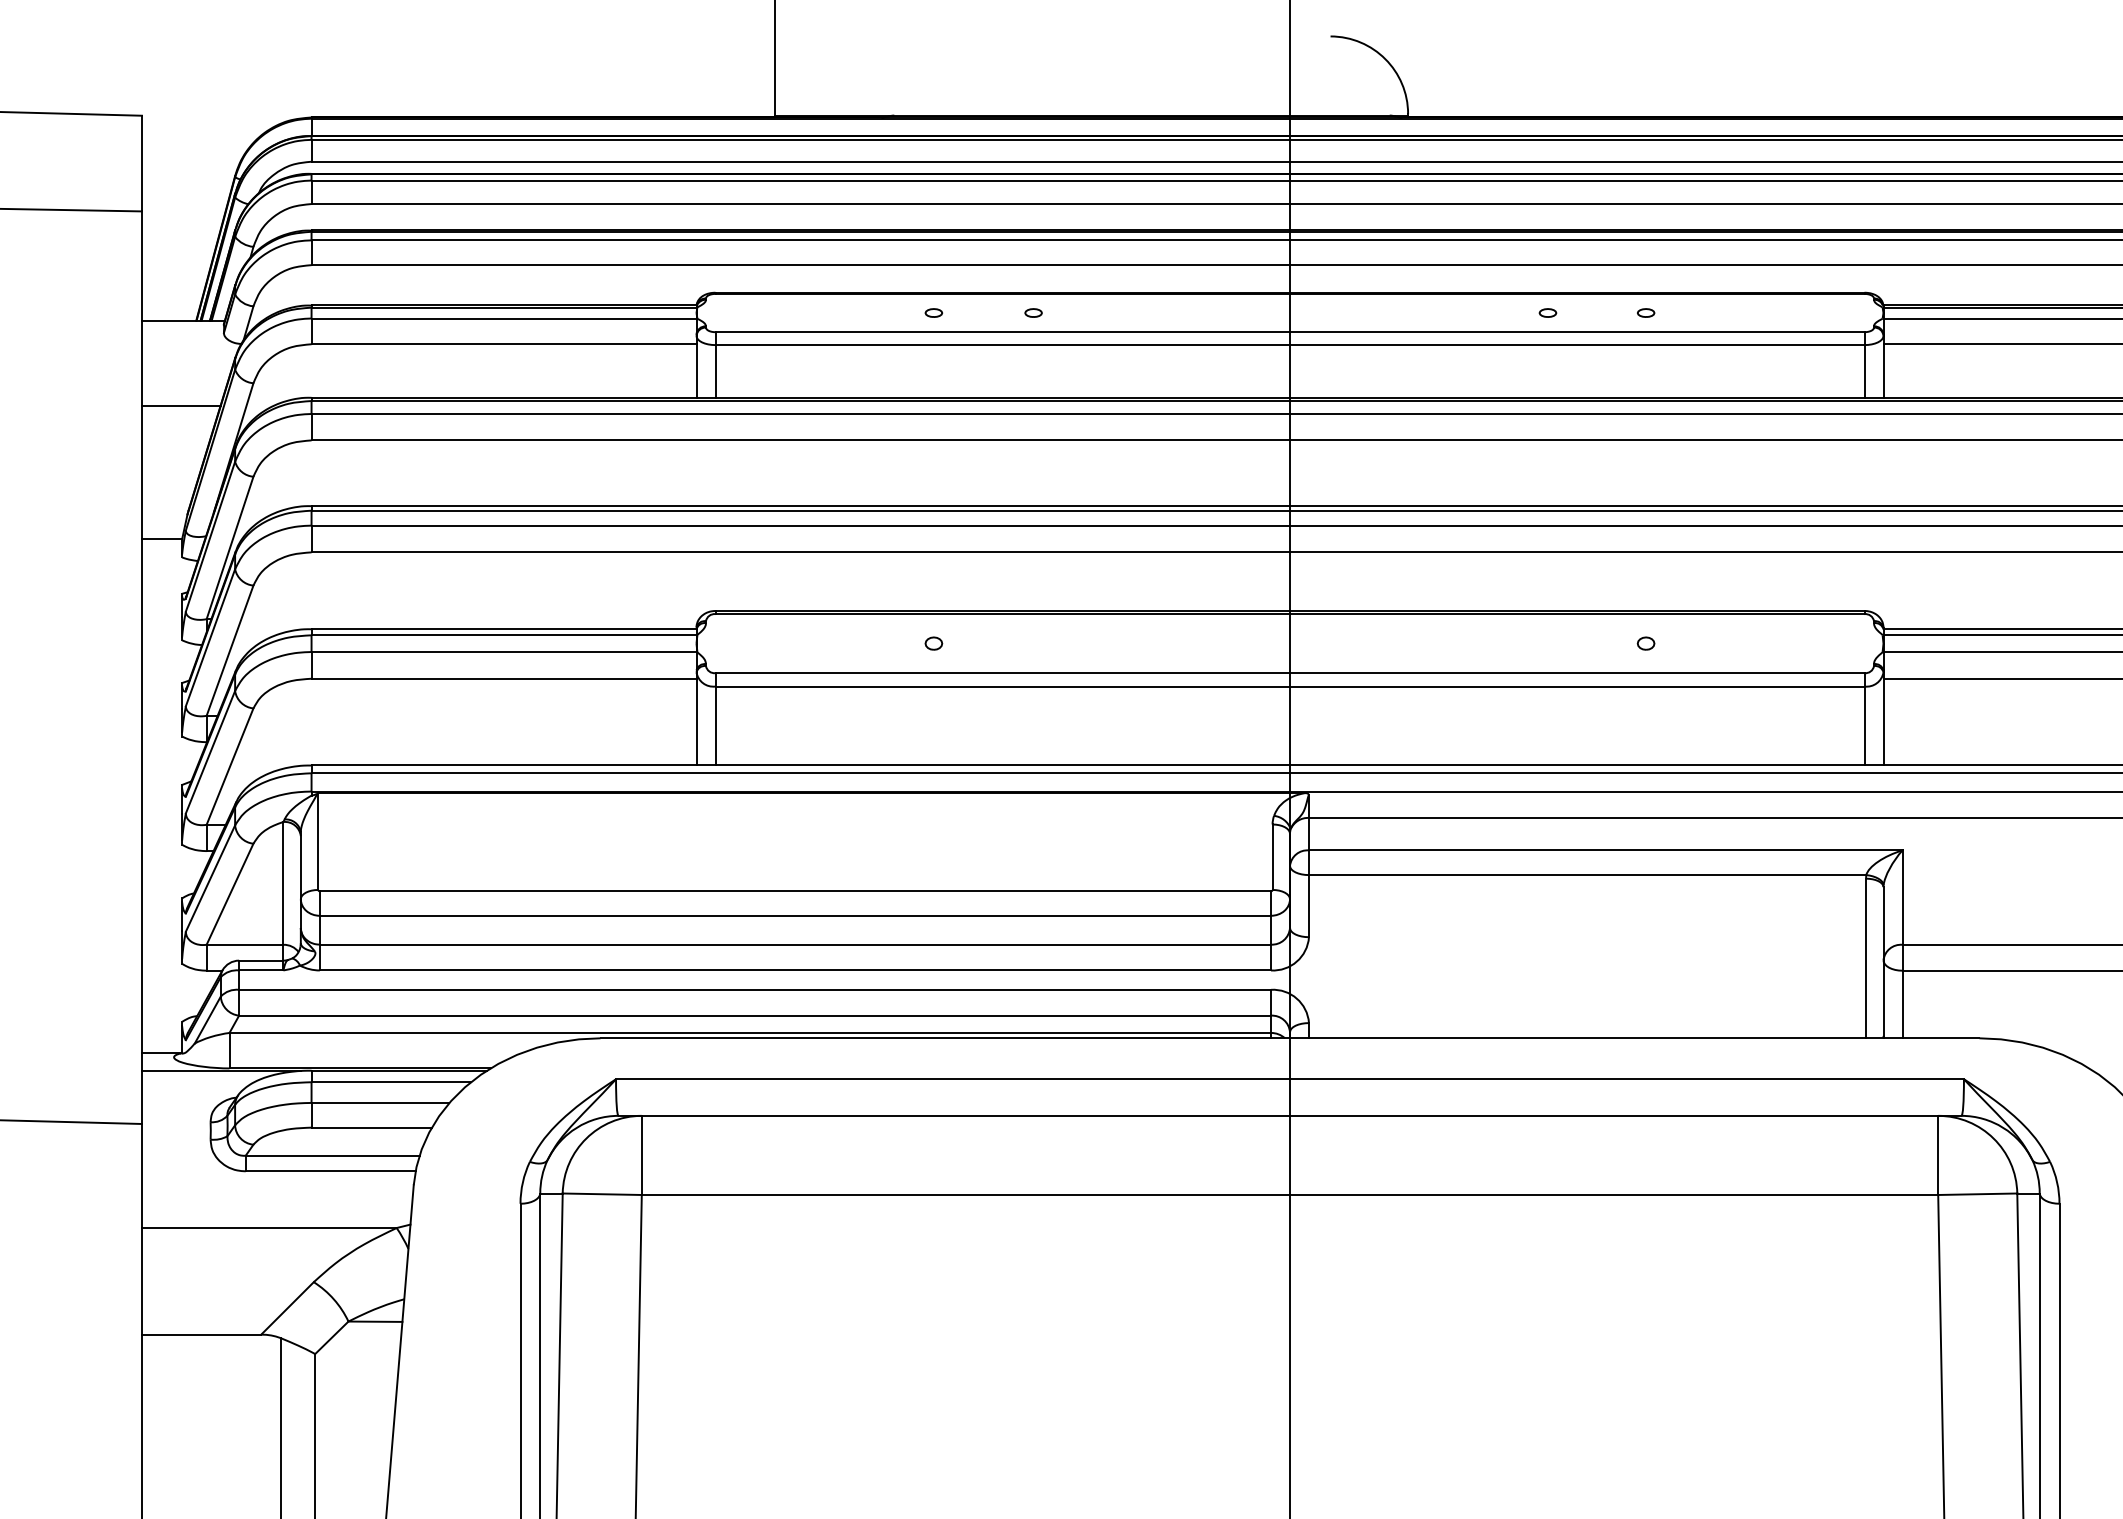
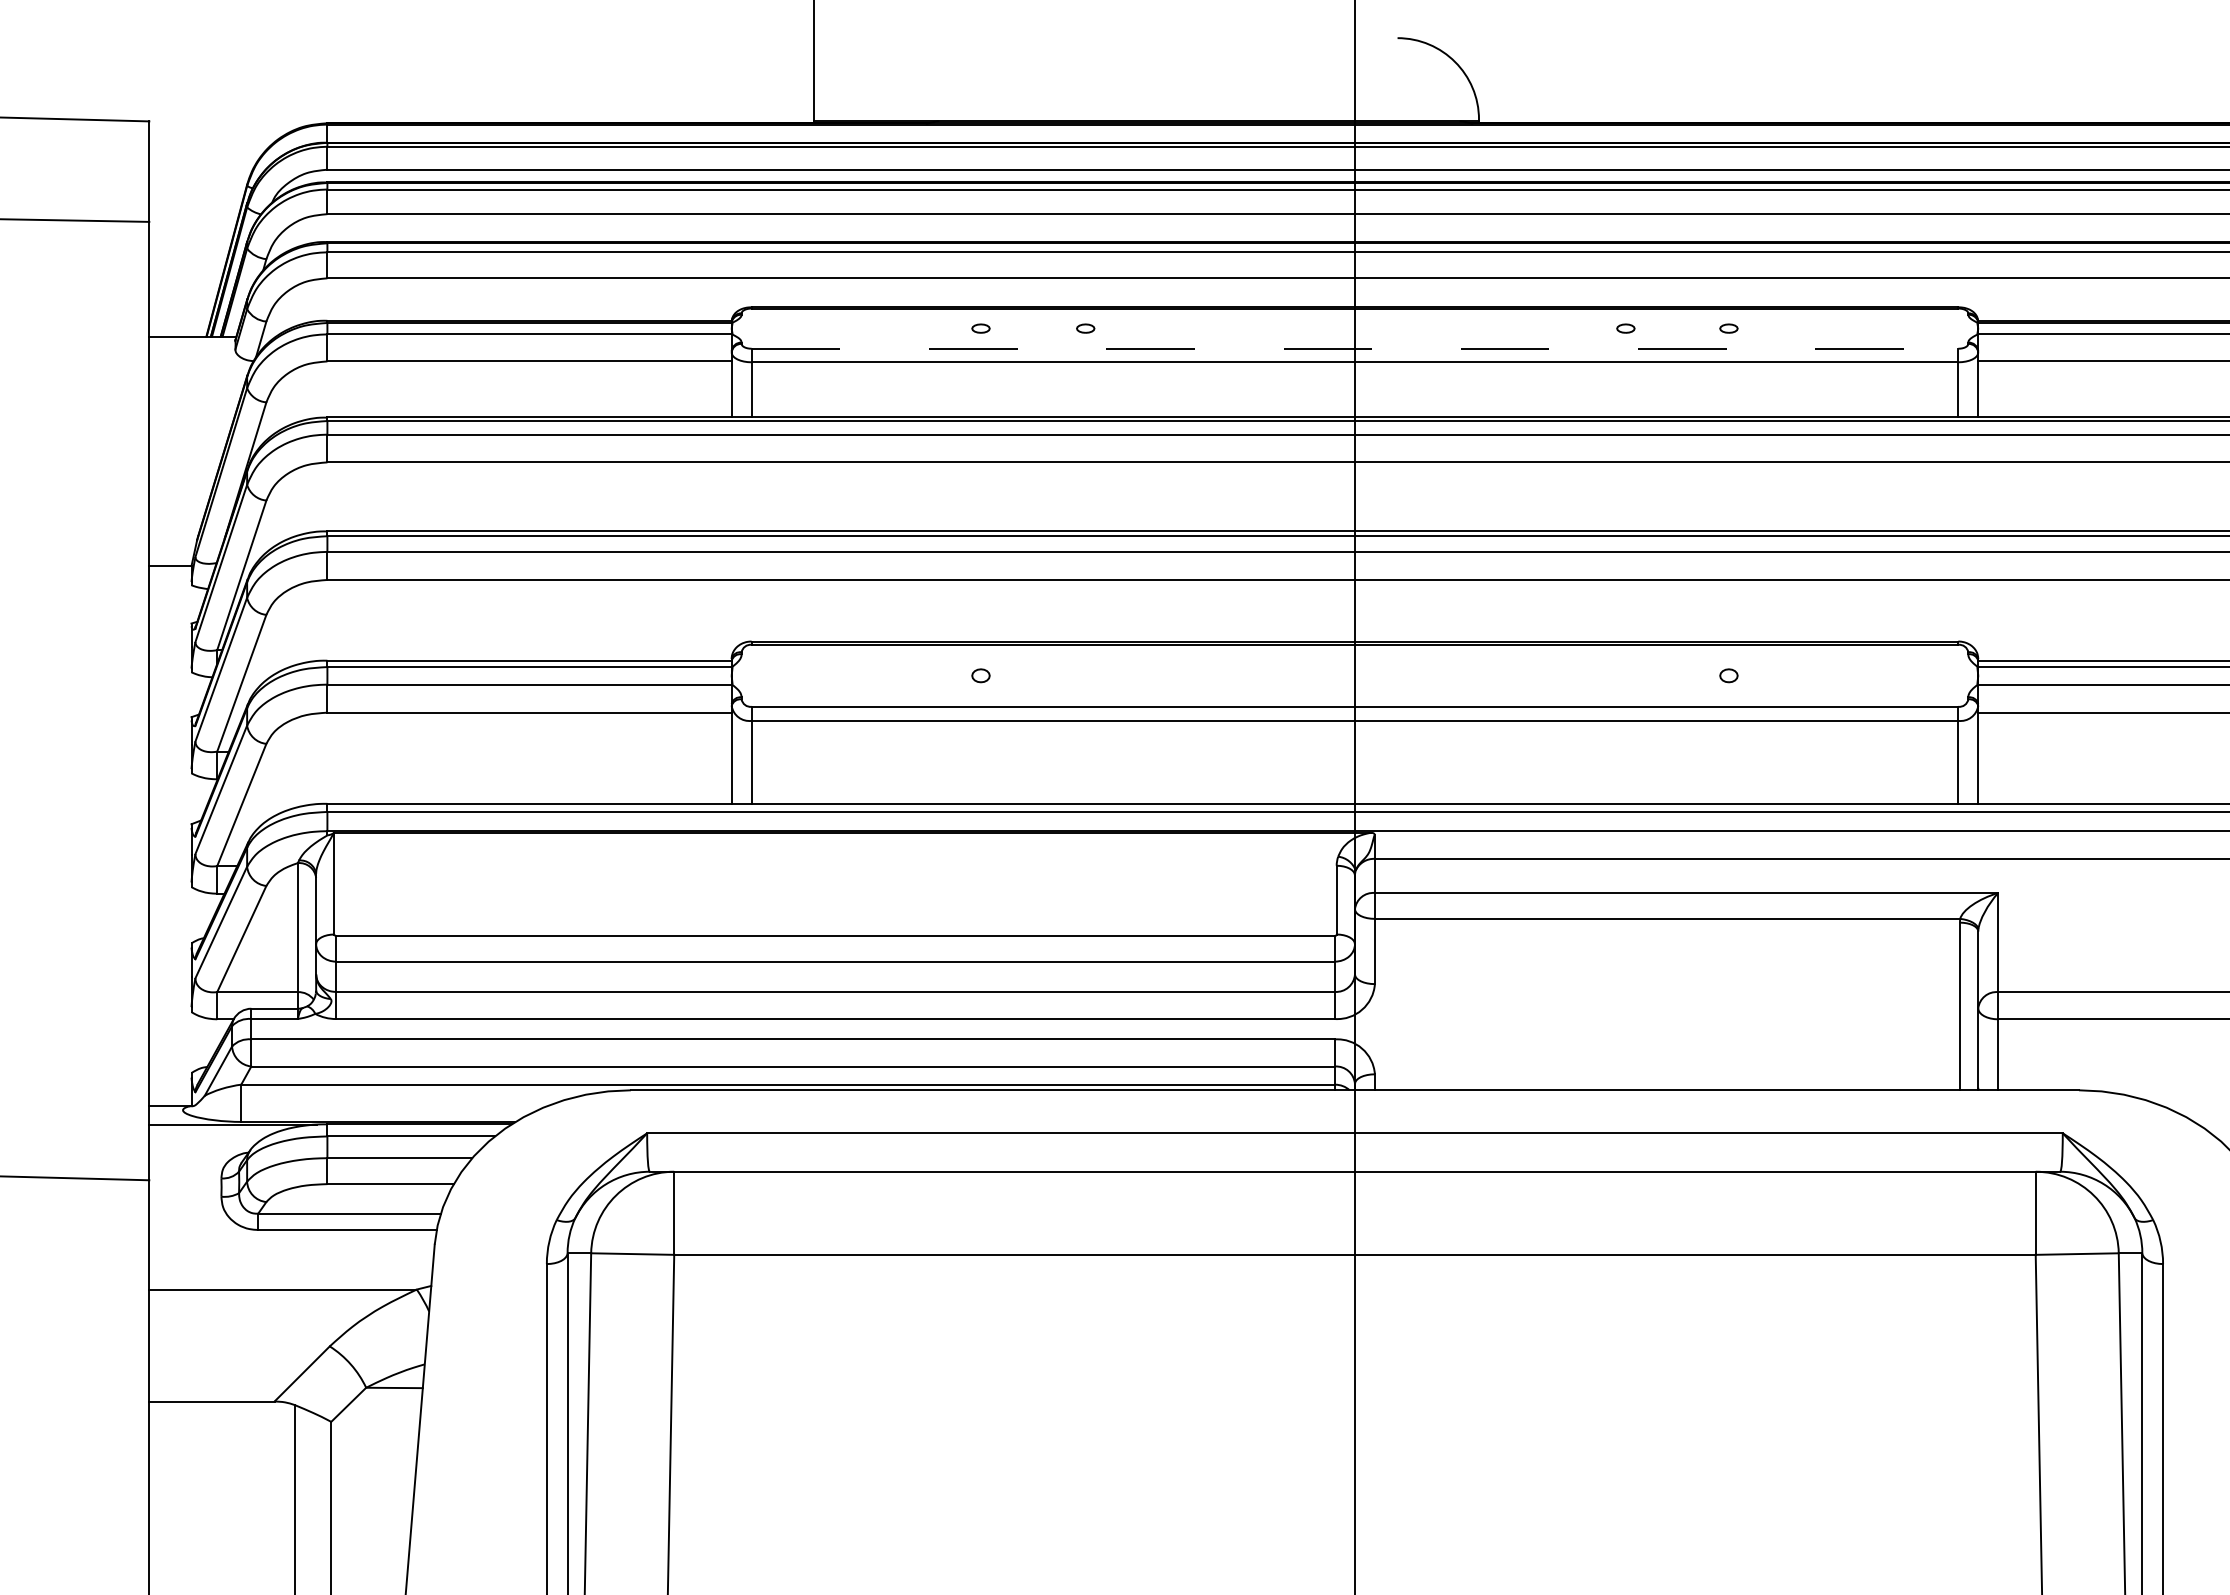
line: (1290, 331) -> (1355, 348), solid -> dashed
line: (181, 406) -> (190, 426), removed

